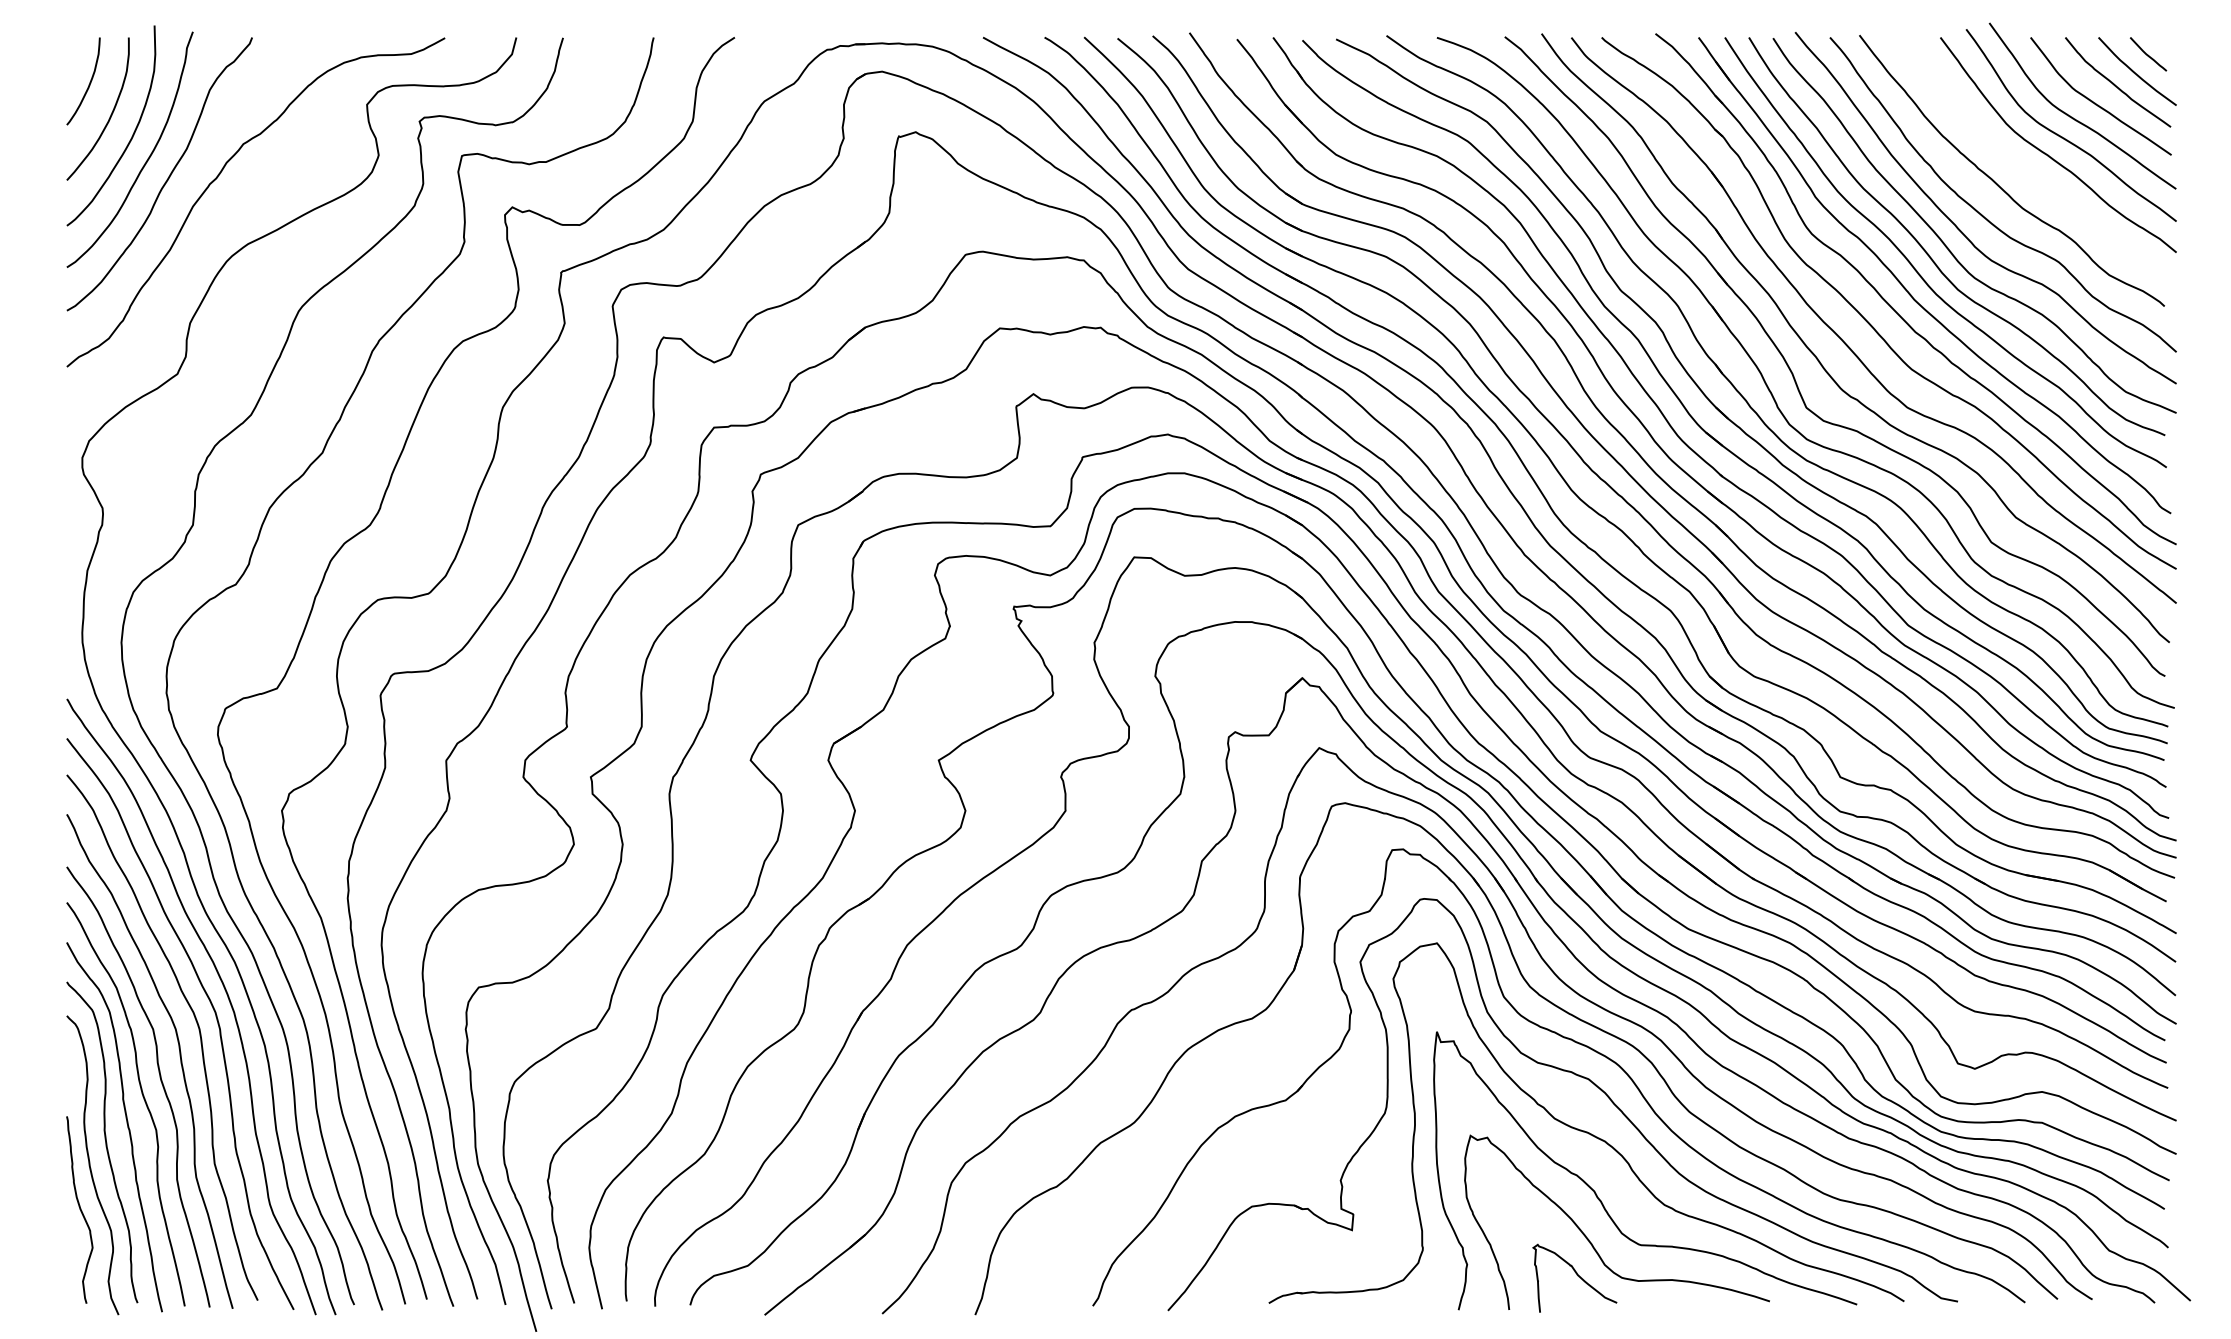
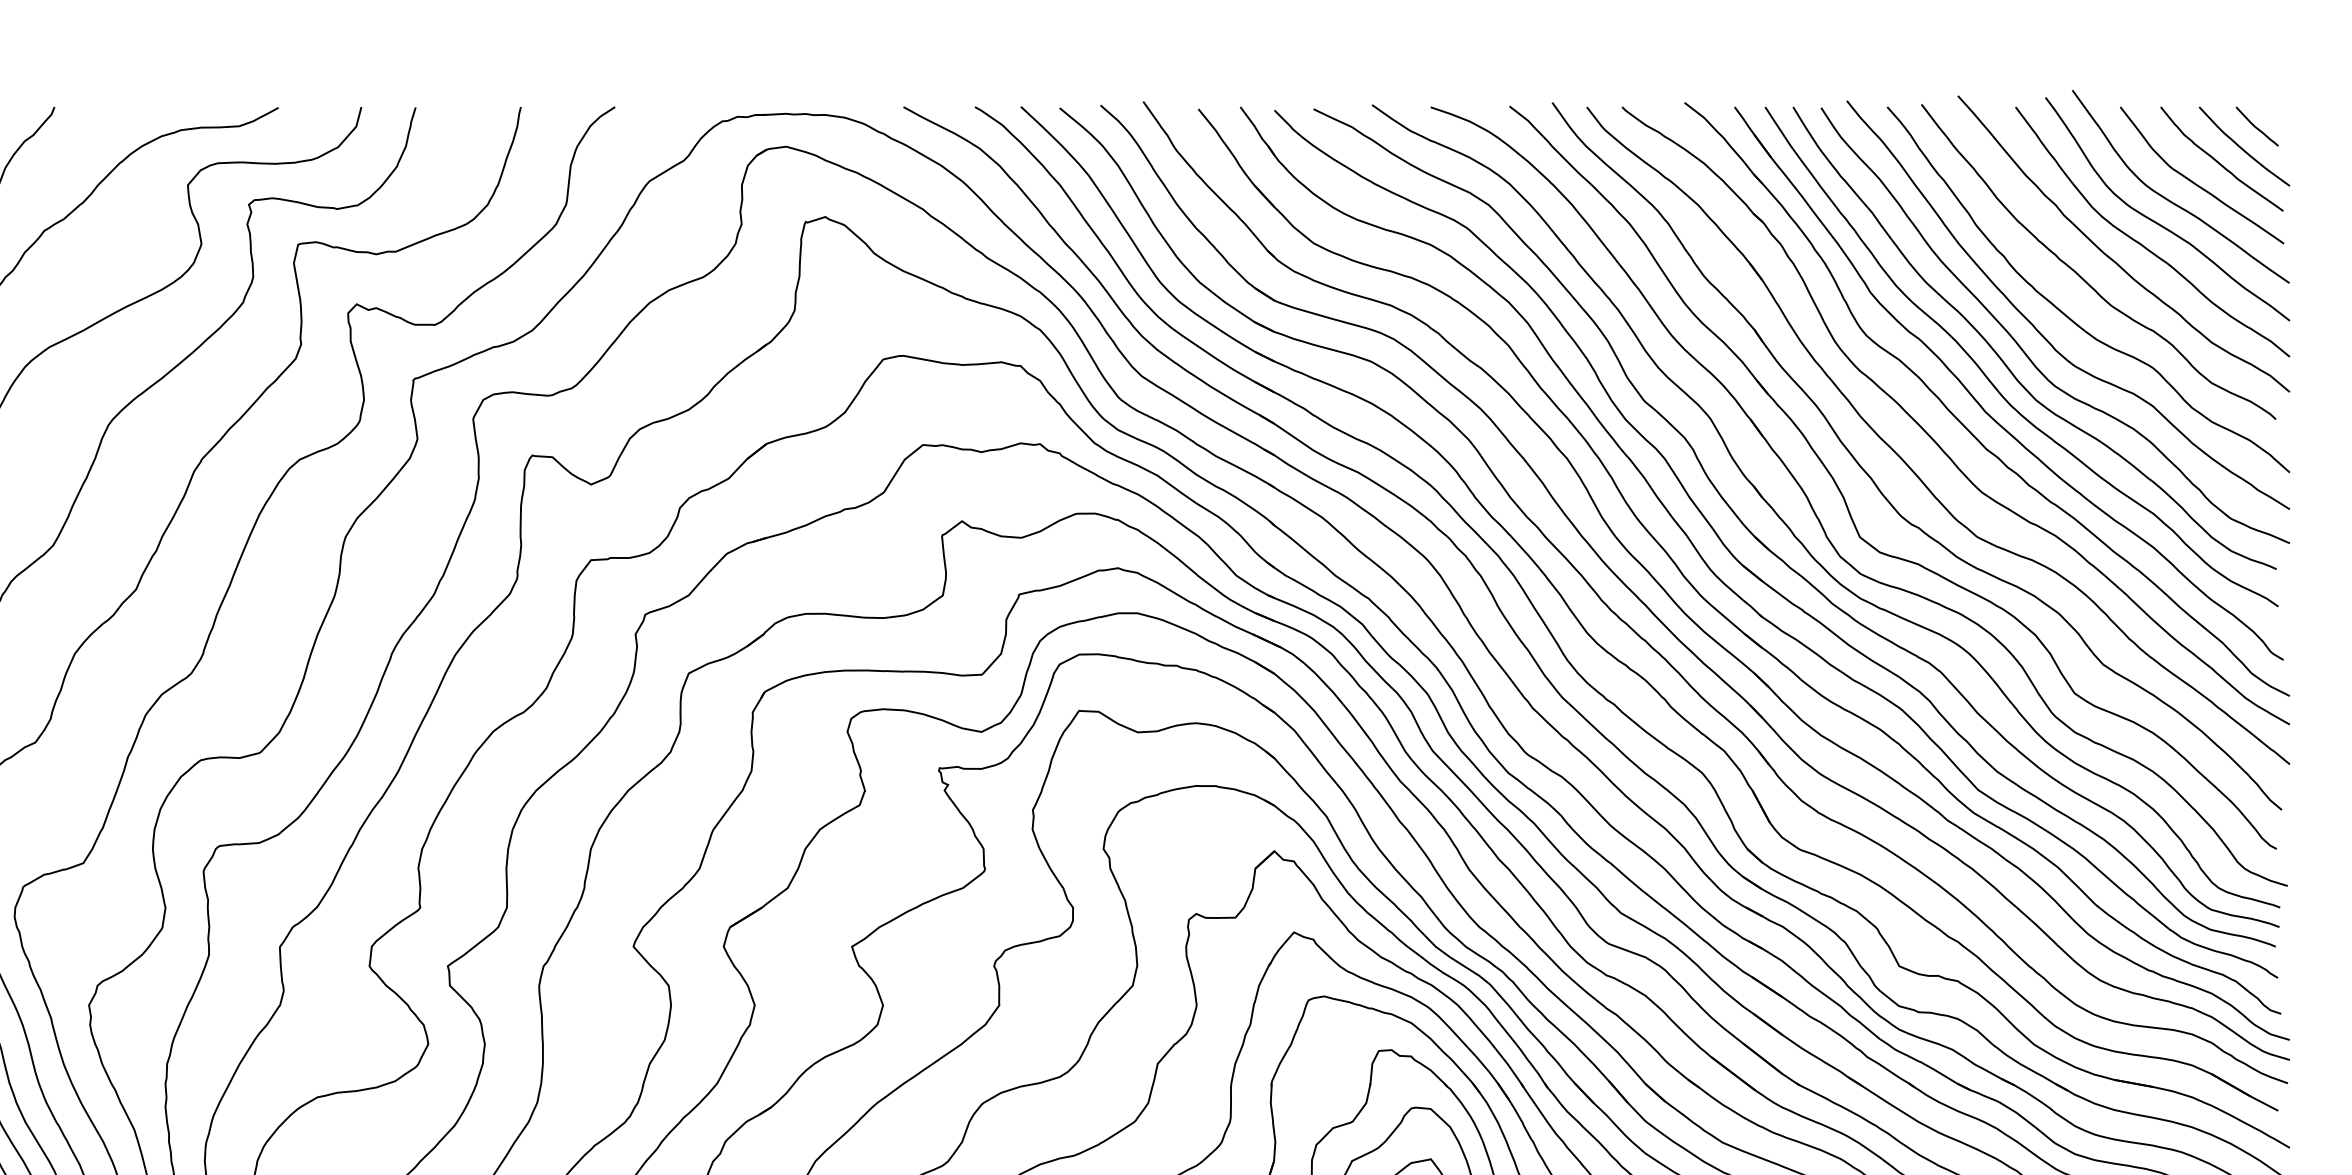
curve: (2022, 166) -> (2110, 256), added

